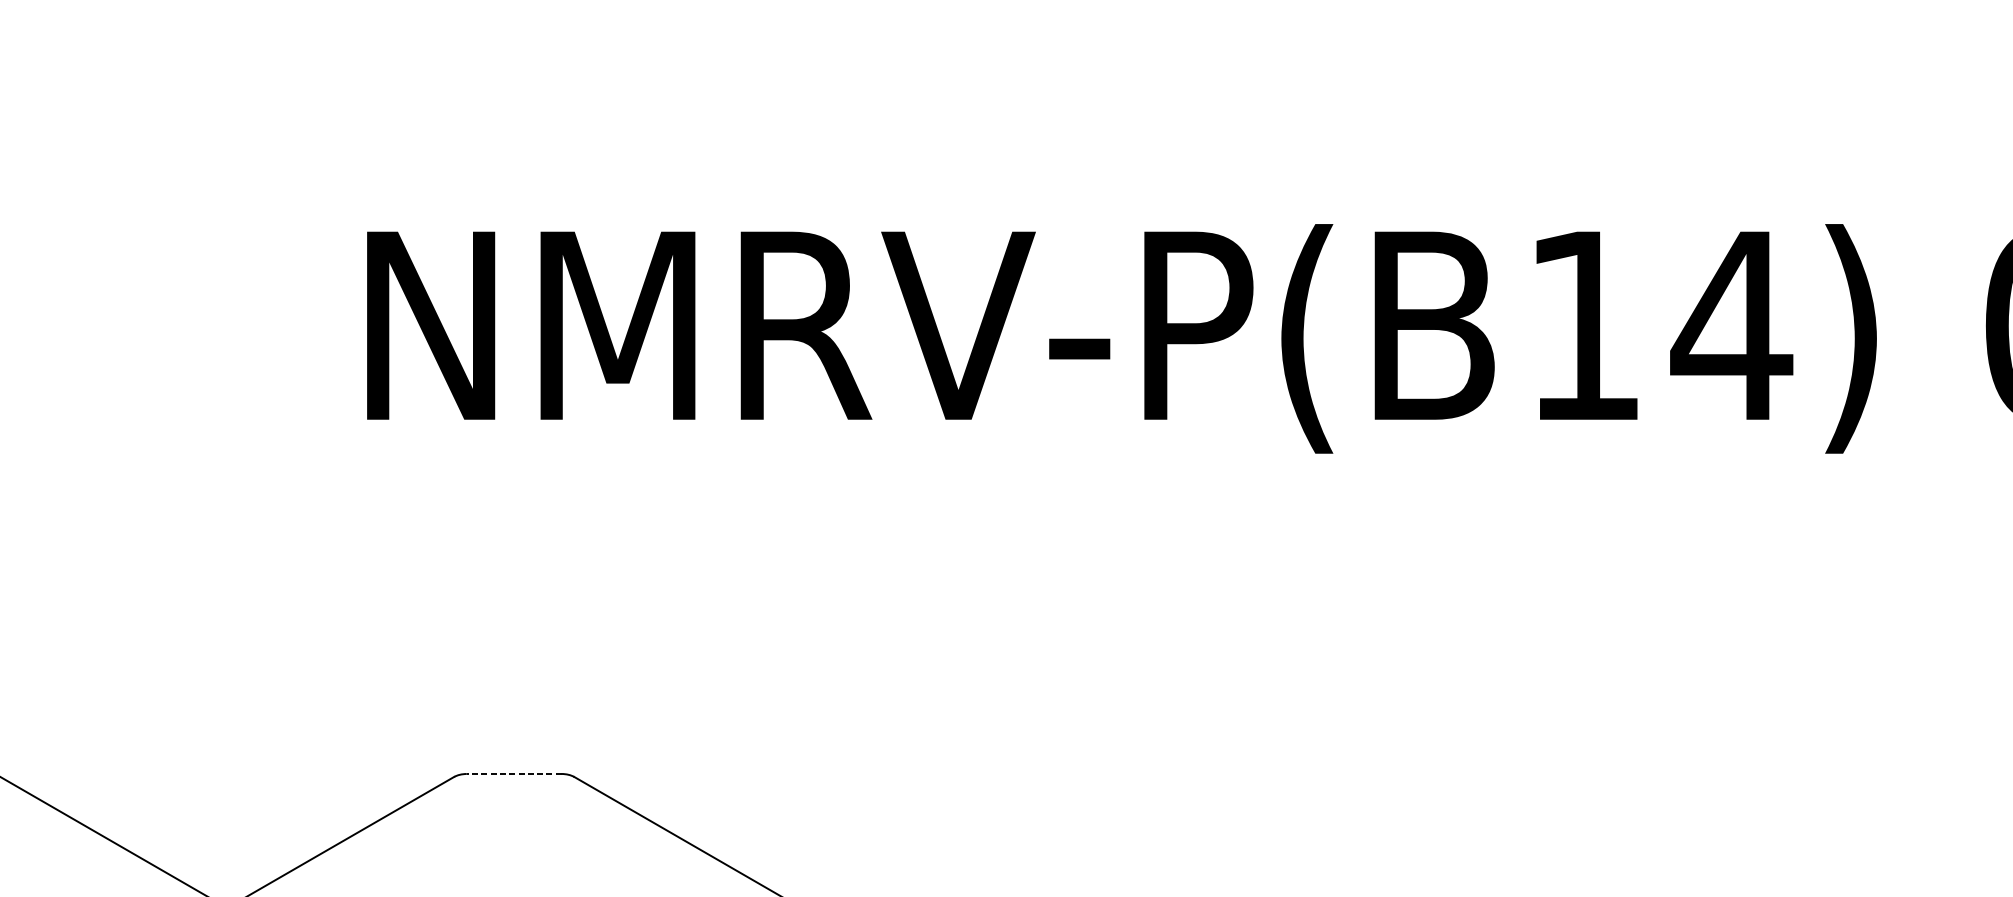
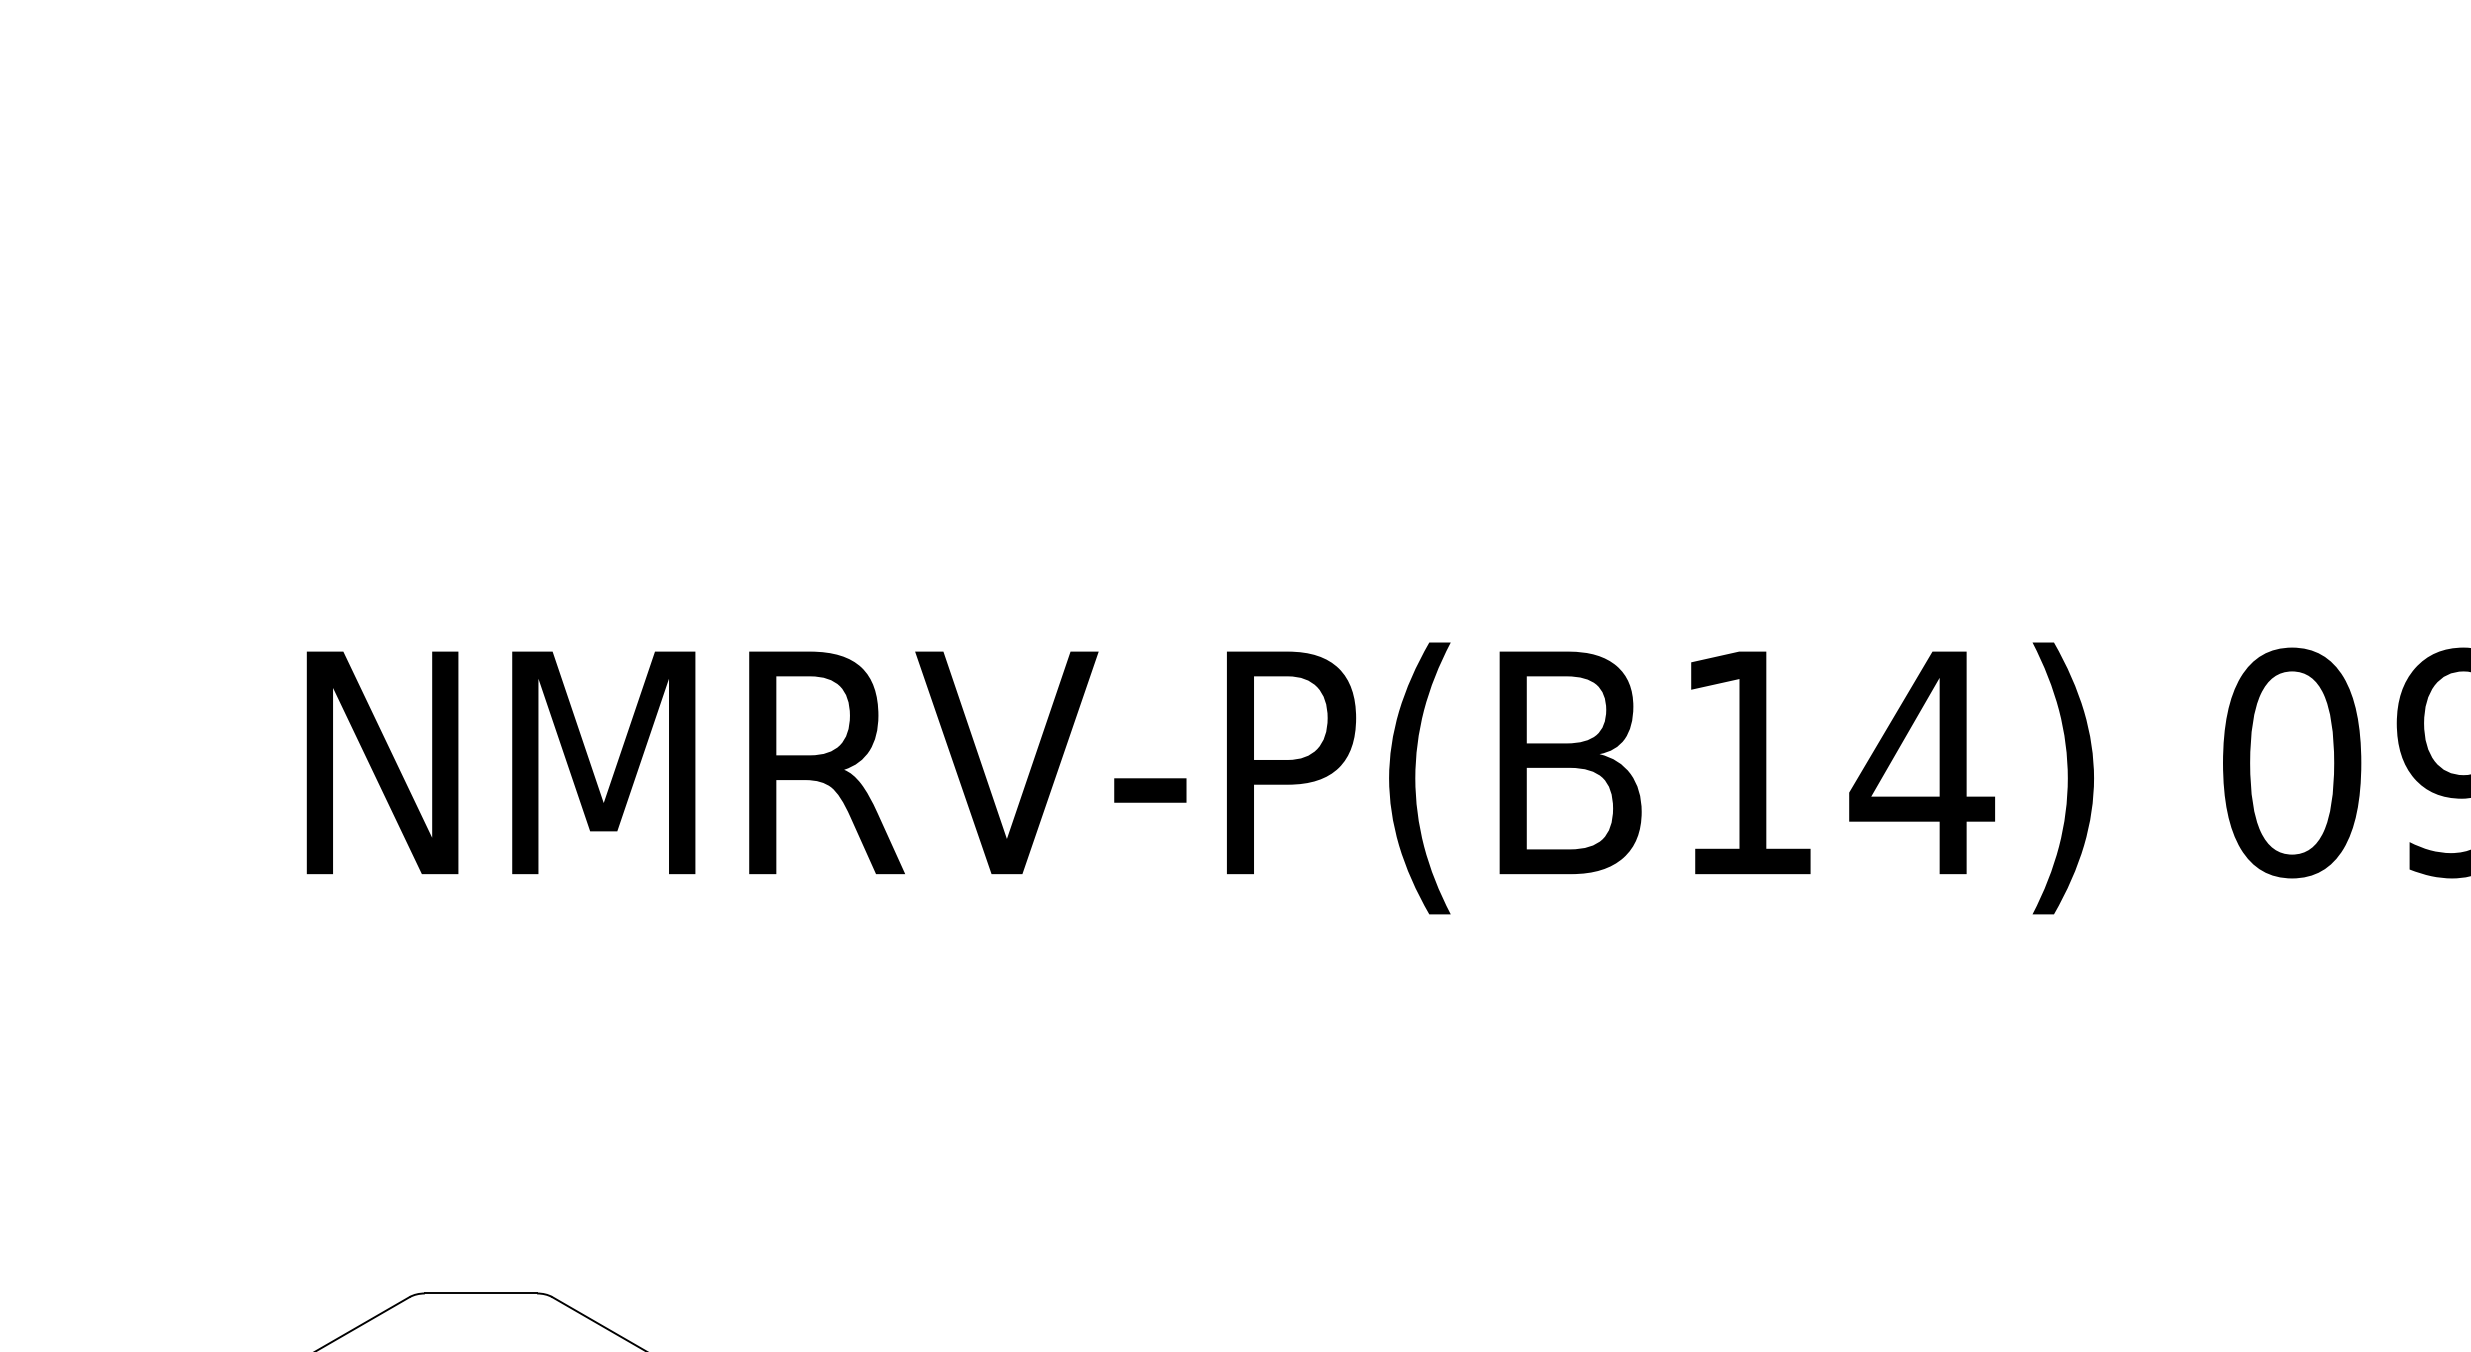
line: (513, 774) -> (480, 1293), dashed -> solid

